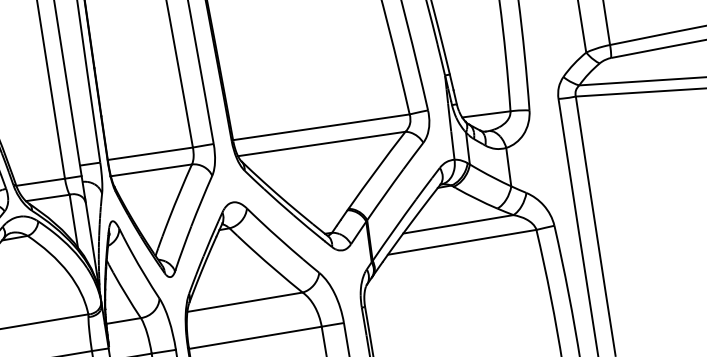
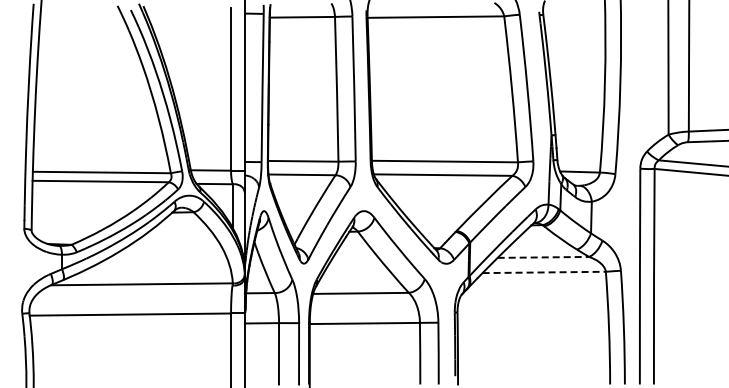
line: (458, 224) -> (543, 257), solid -> dashed
line: (462, 242) -> (544, 272), solid -> dashed

